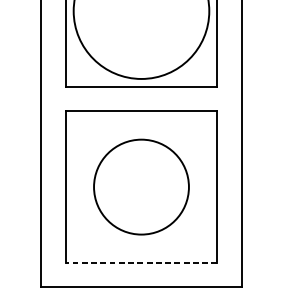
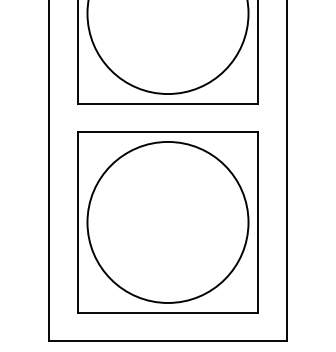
circle: (141, 186) -> (167, 221), size x1.43
line: (141, 262) -> (167, 312), dashed -> solid

